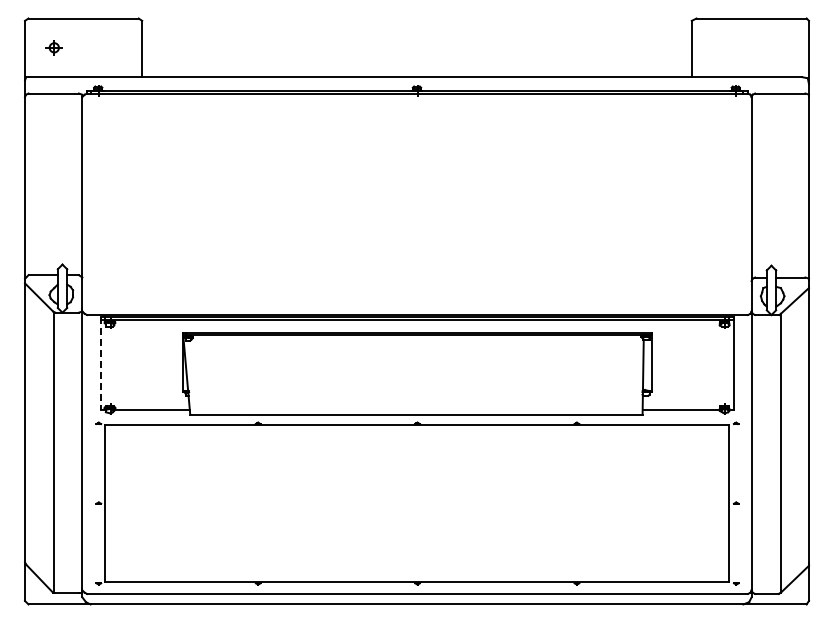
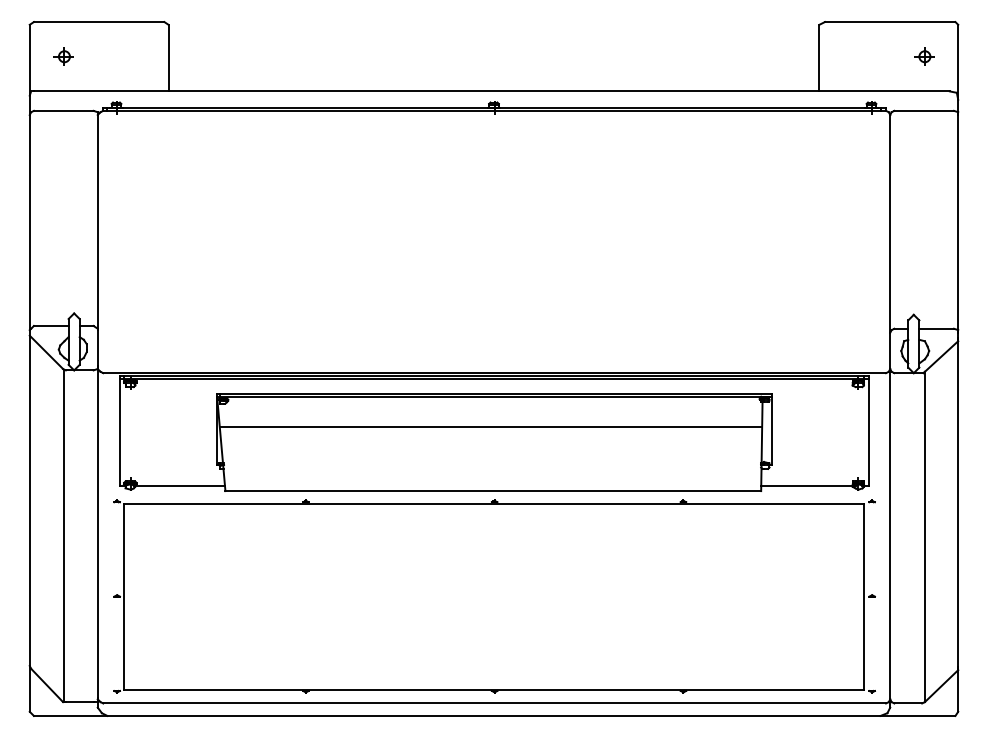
part: (779, 47) -> (923, 56), added
line: (413, 360) -> (489, 427), added
line: (101, 364) -> (120, 431), dashed -> solid

